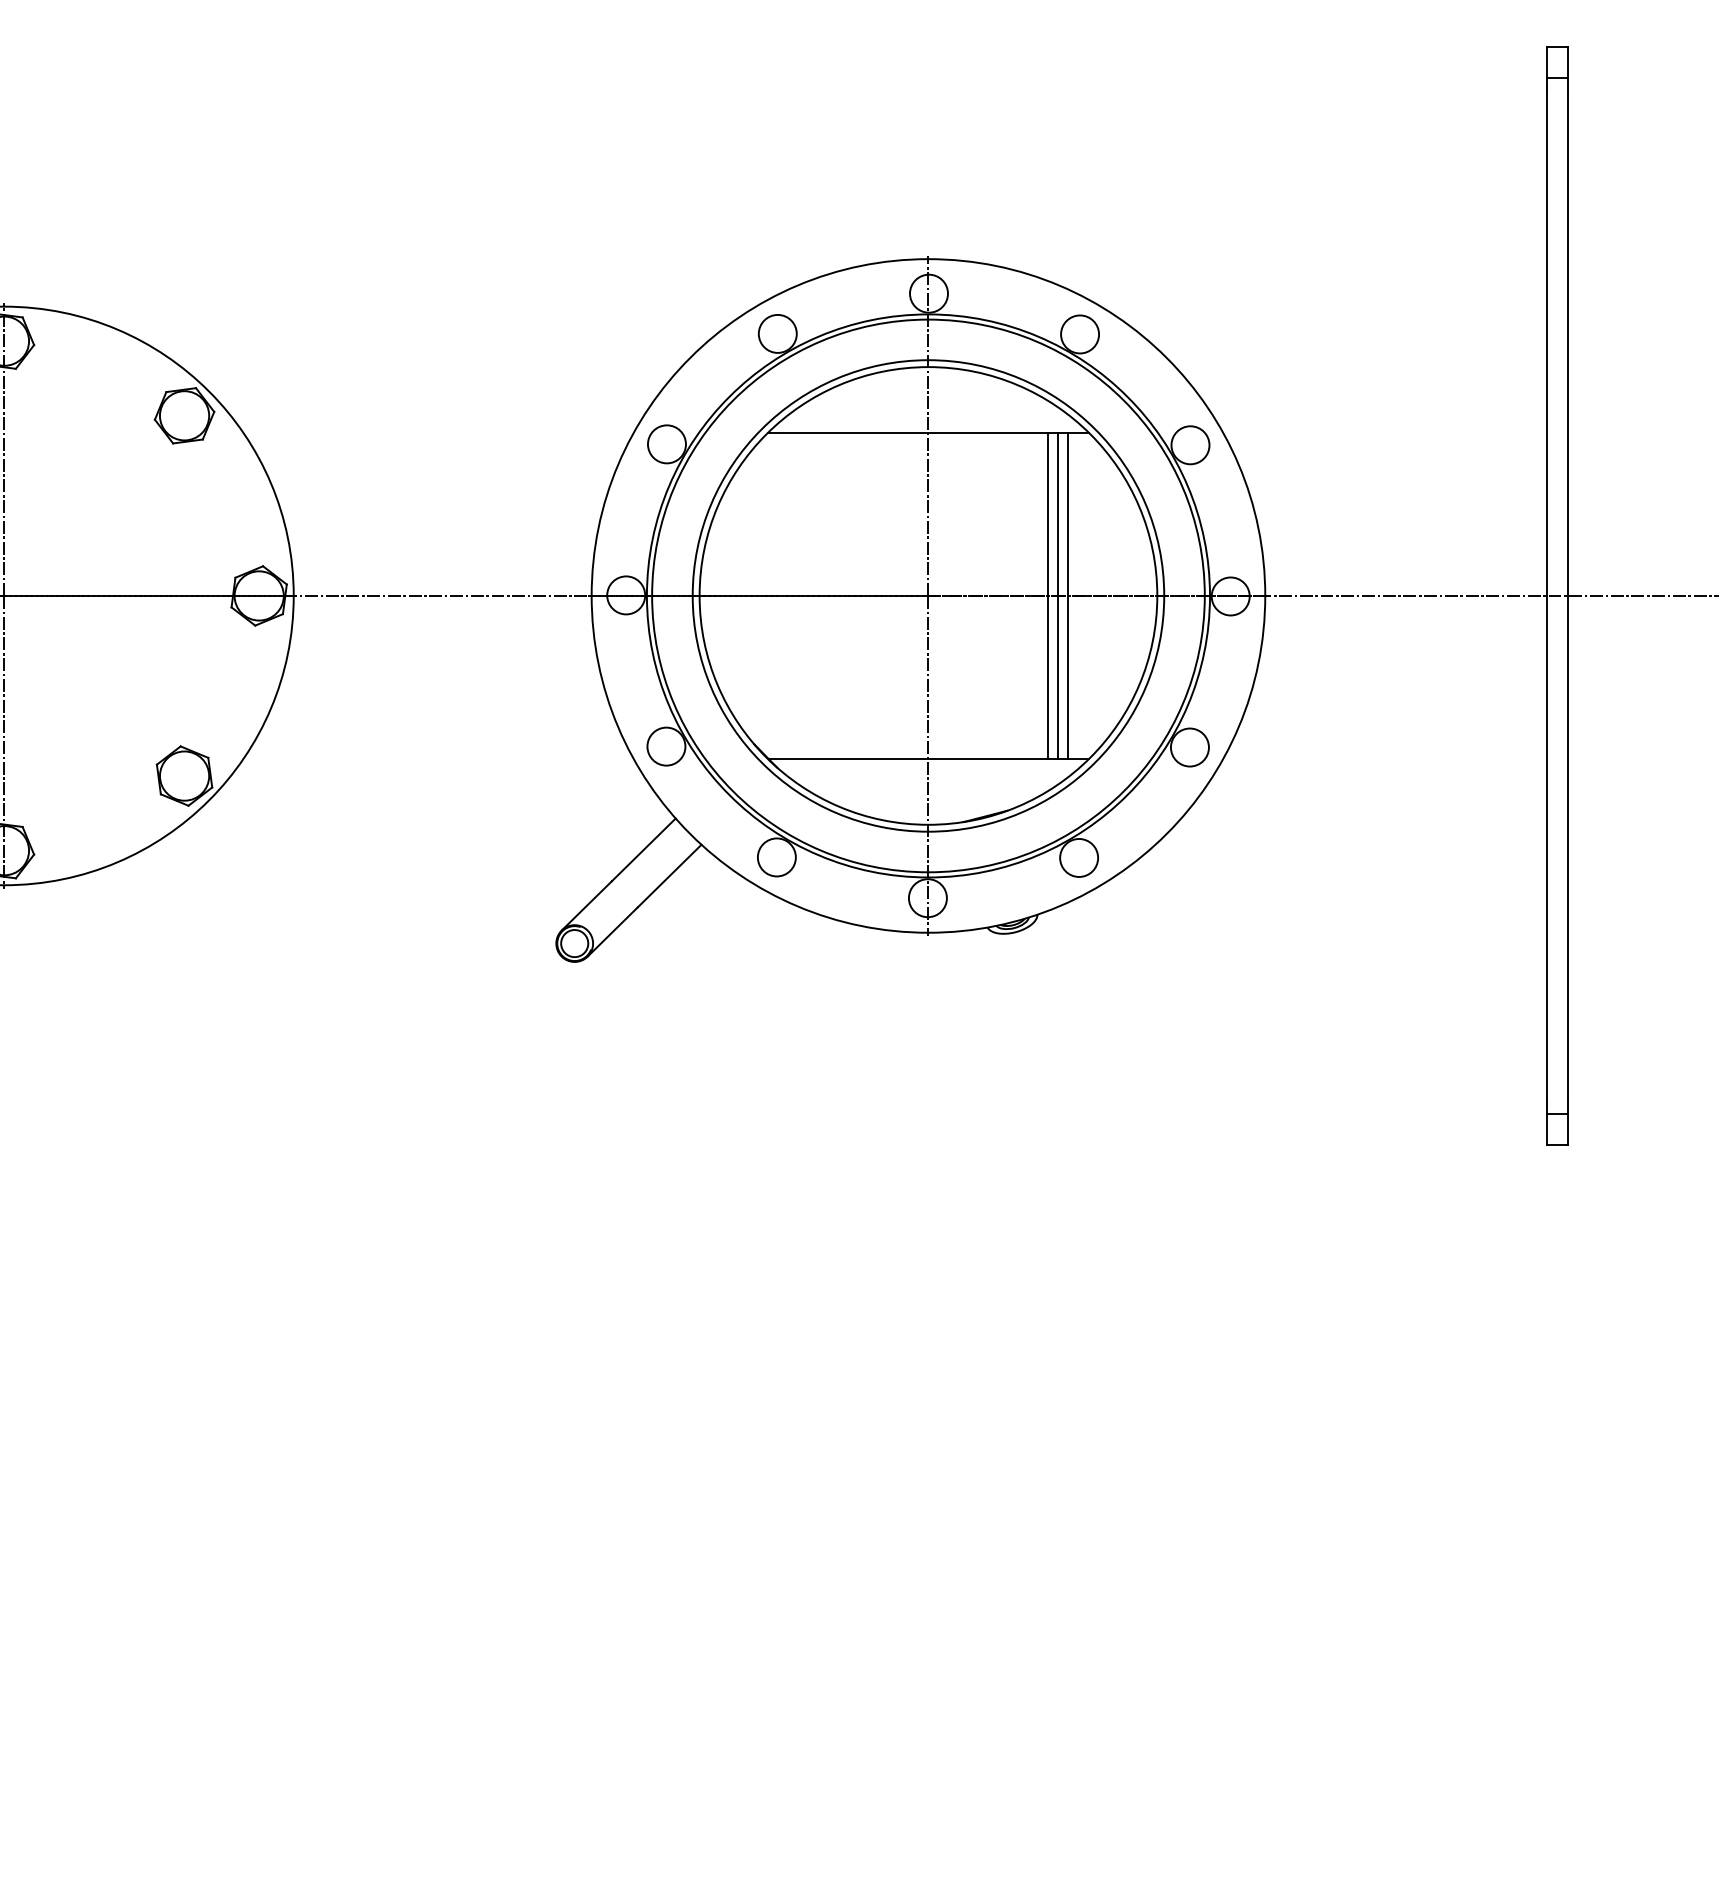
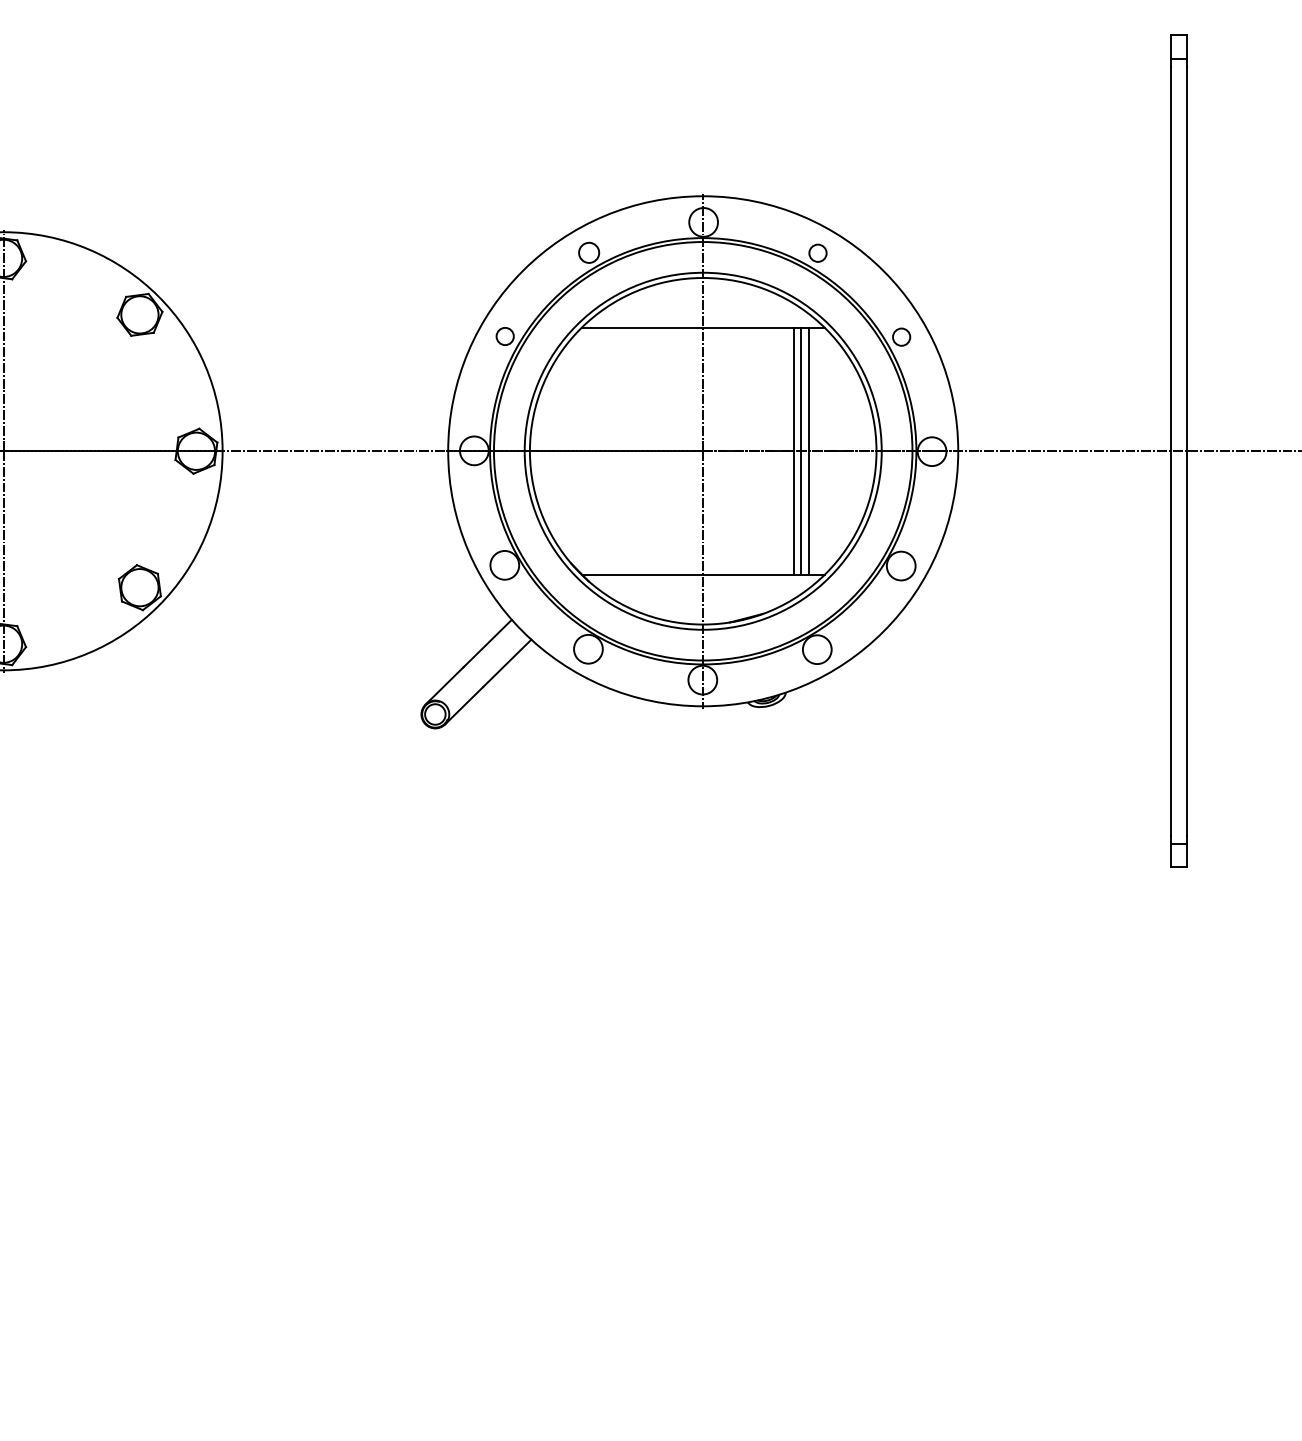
circle: (777, 333) -> (588, 252), size x0.7
circle: (1080, 334) -> (818, 253), size x0.6
circle: (666, 444) -> (504, 336), size x0.6
circle: (1190, 445) -> (901, 337), size x0.6

